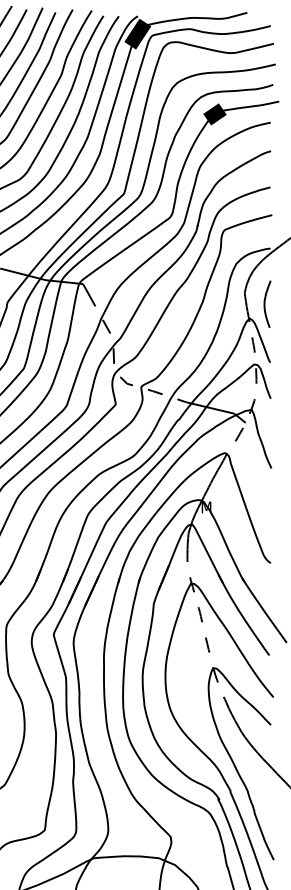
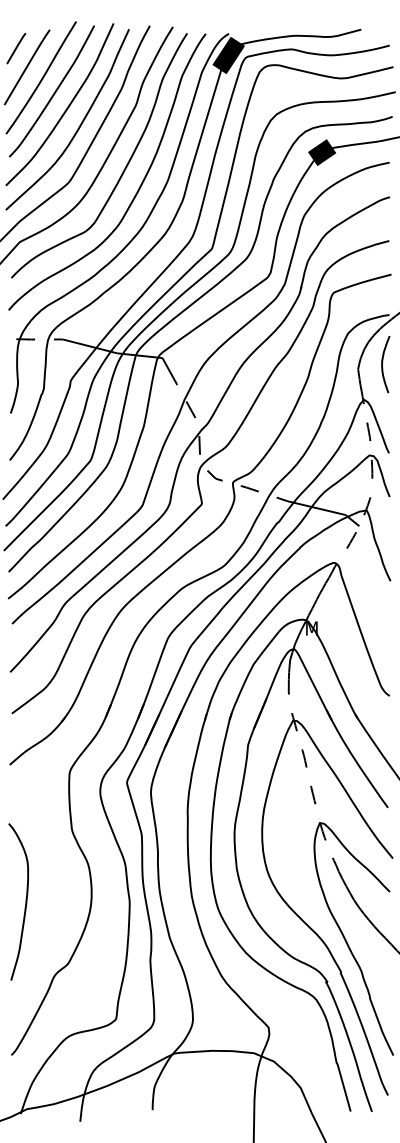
curve: (264, 304) -> (382, 364), moved

